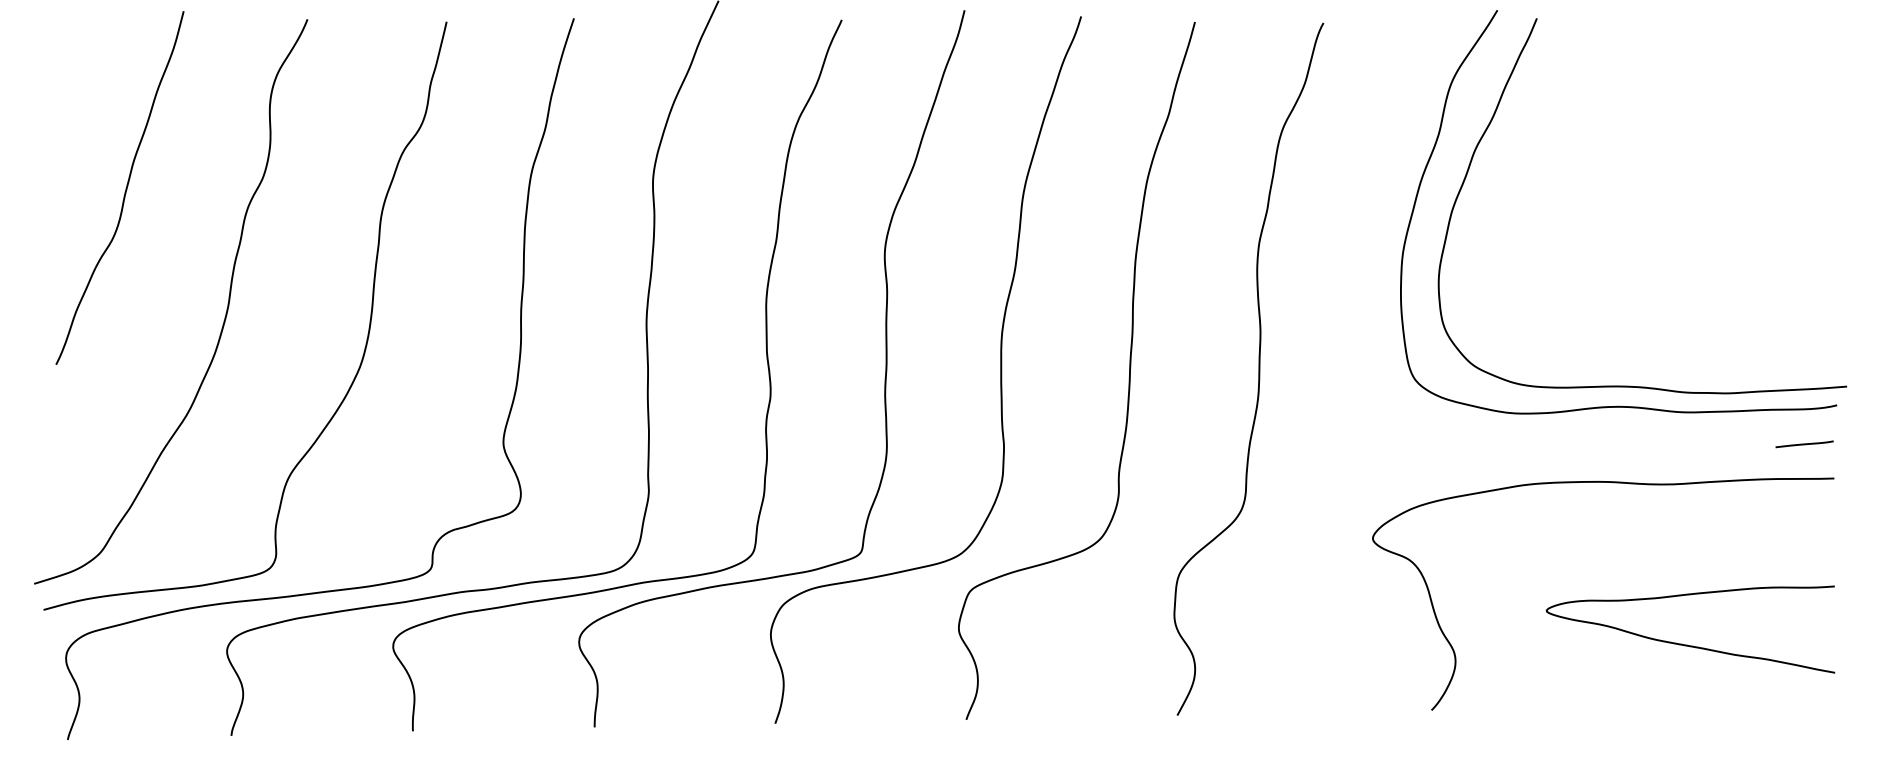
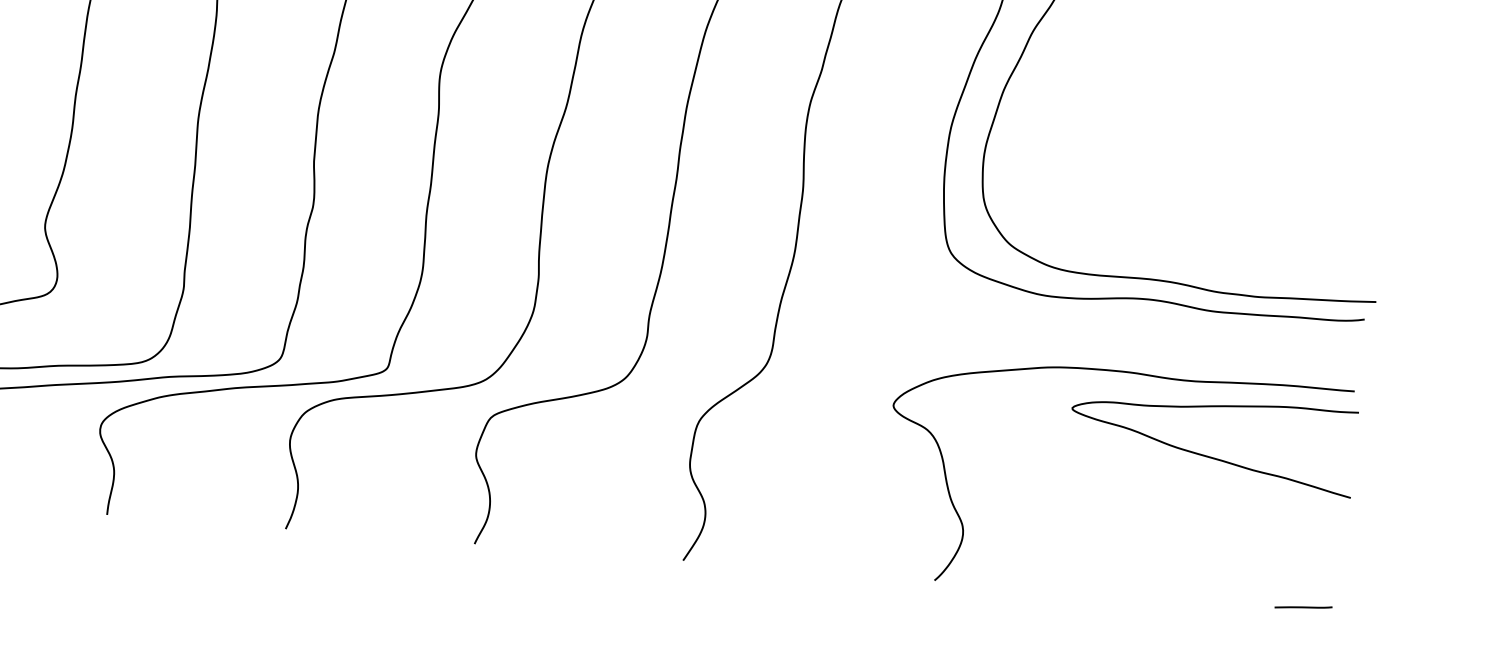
line: (1804, 444) -> (1303, 607), moved
curve: (1687, 644) -> (1207, 455), moved

